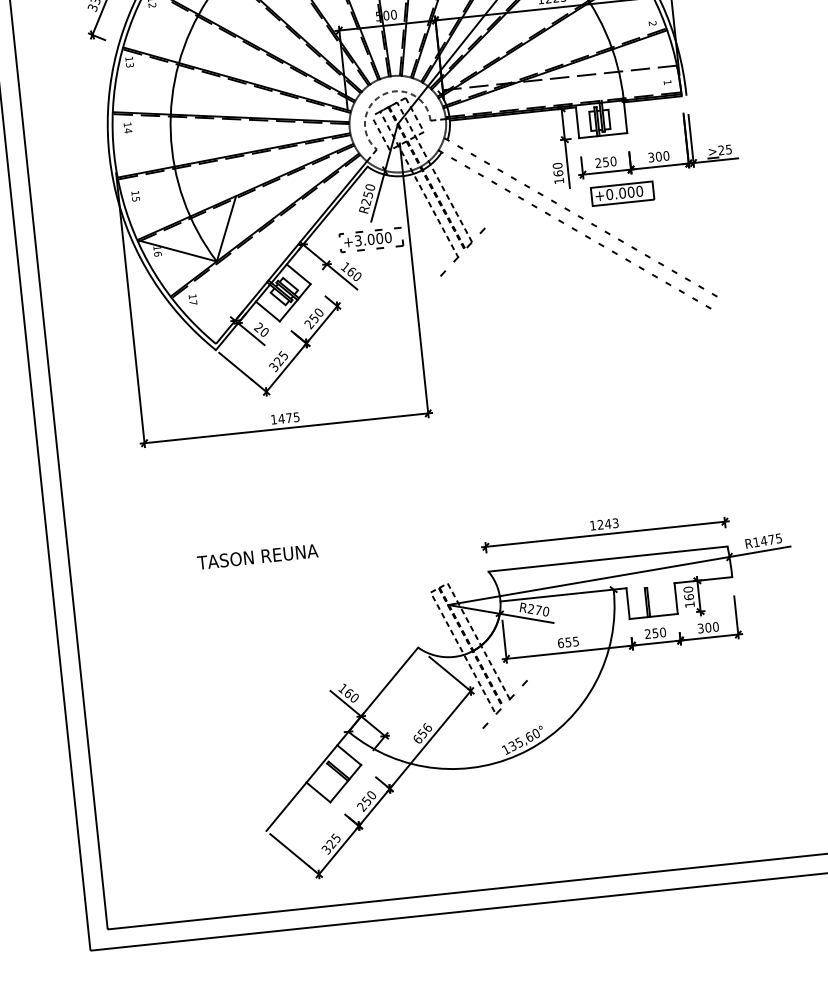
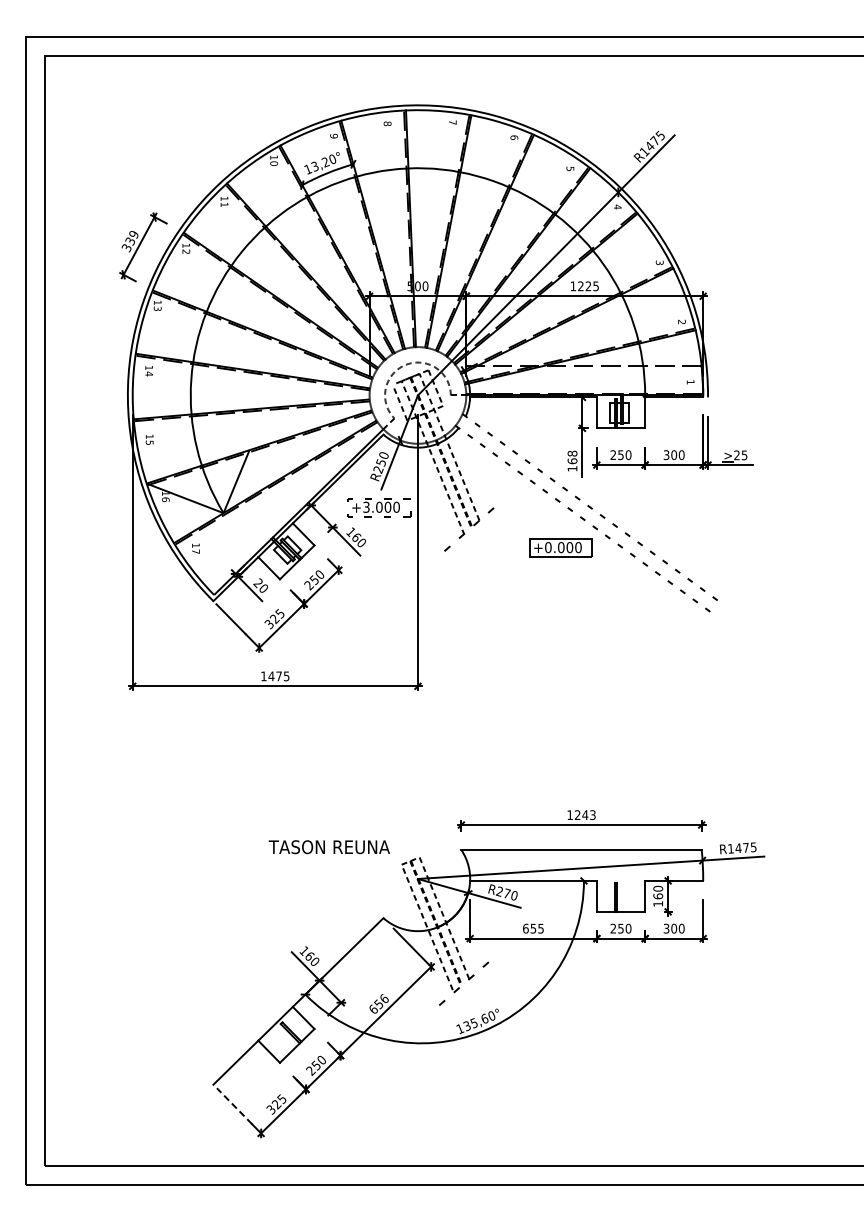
text: (557, 165) -> (572, 453), 160 -> 168
part: (621, 193) -> (560, 547), moved
text: (256, 557) -> (328, 847), moved
line: (289, 849) -> (234, 1105), solid -> dashed

